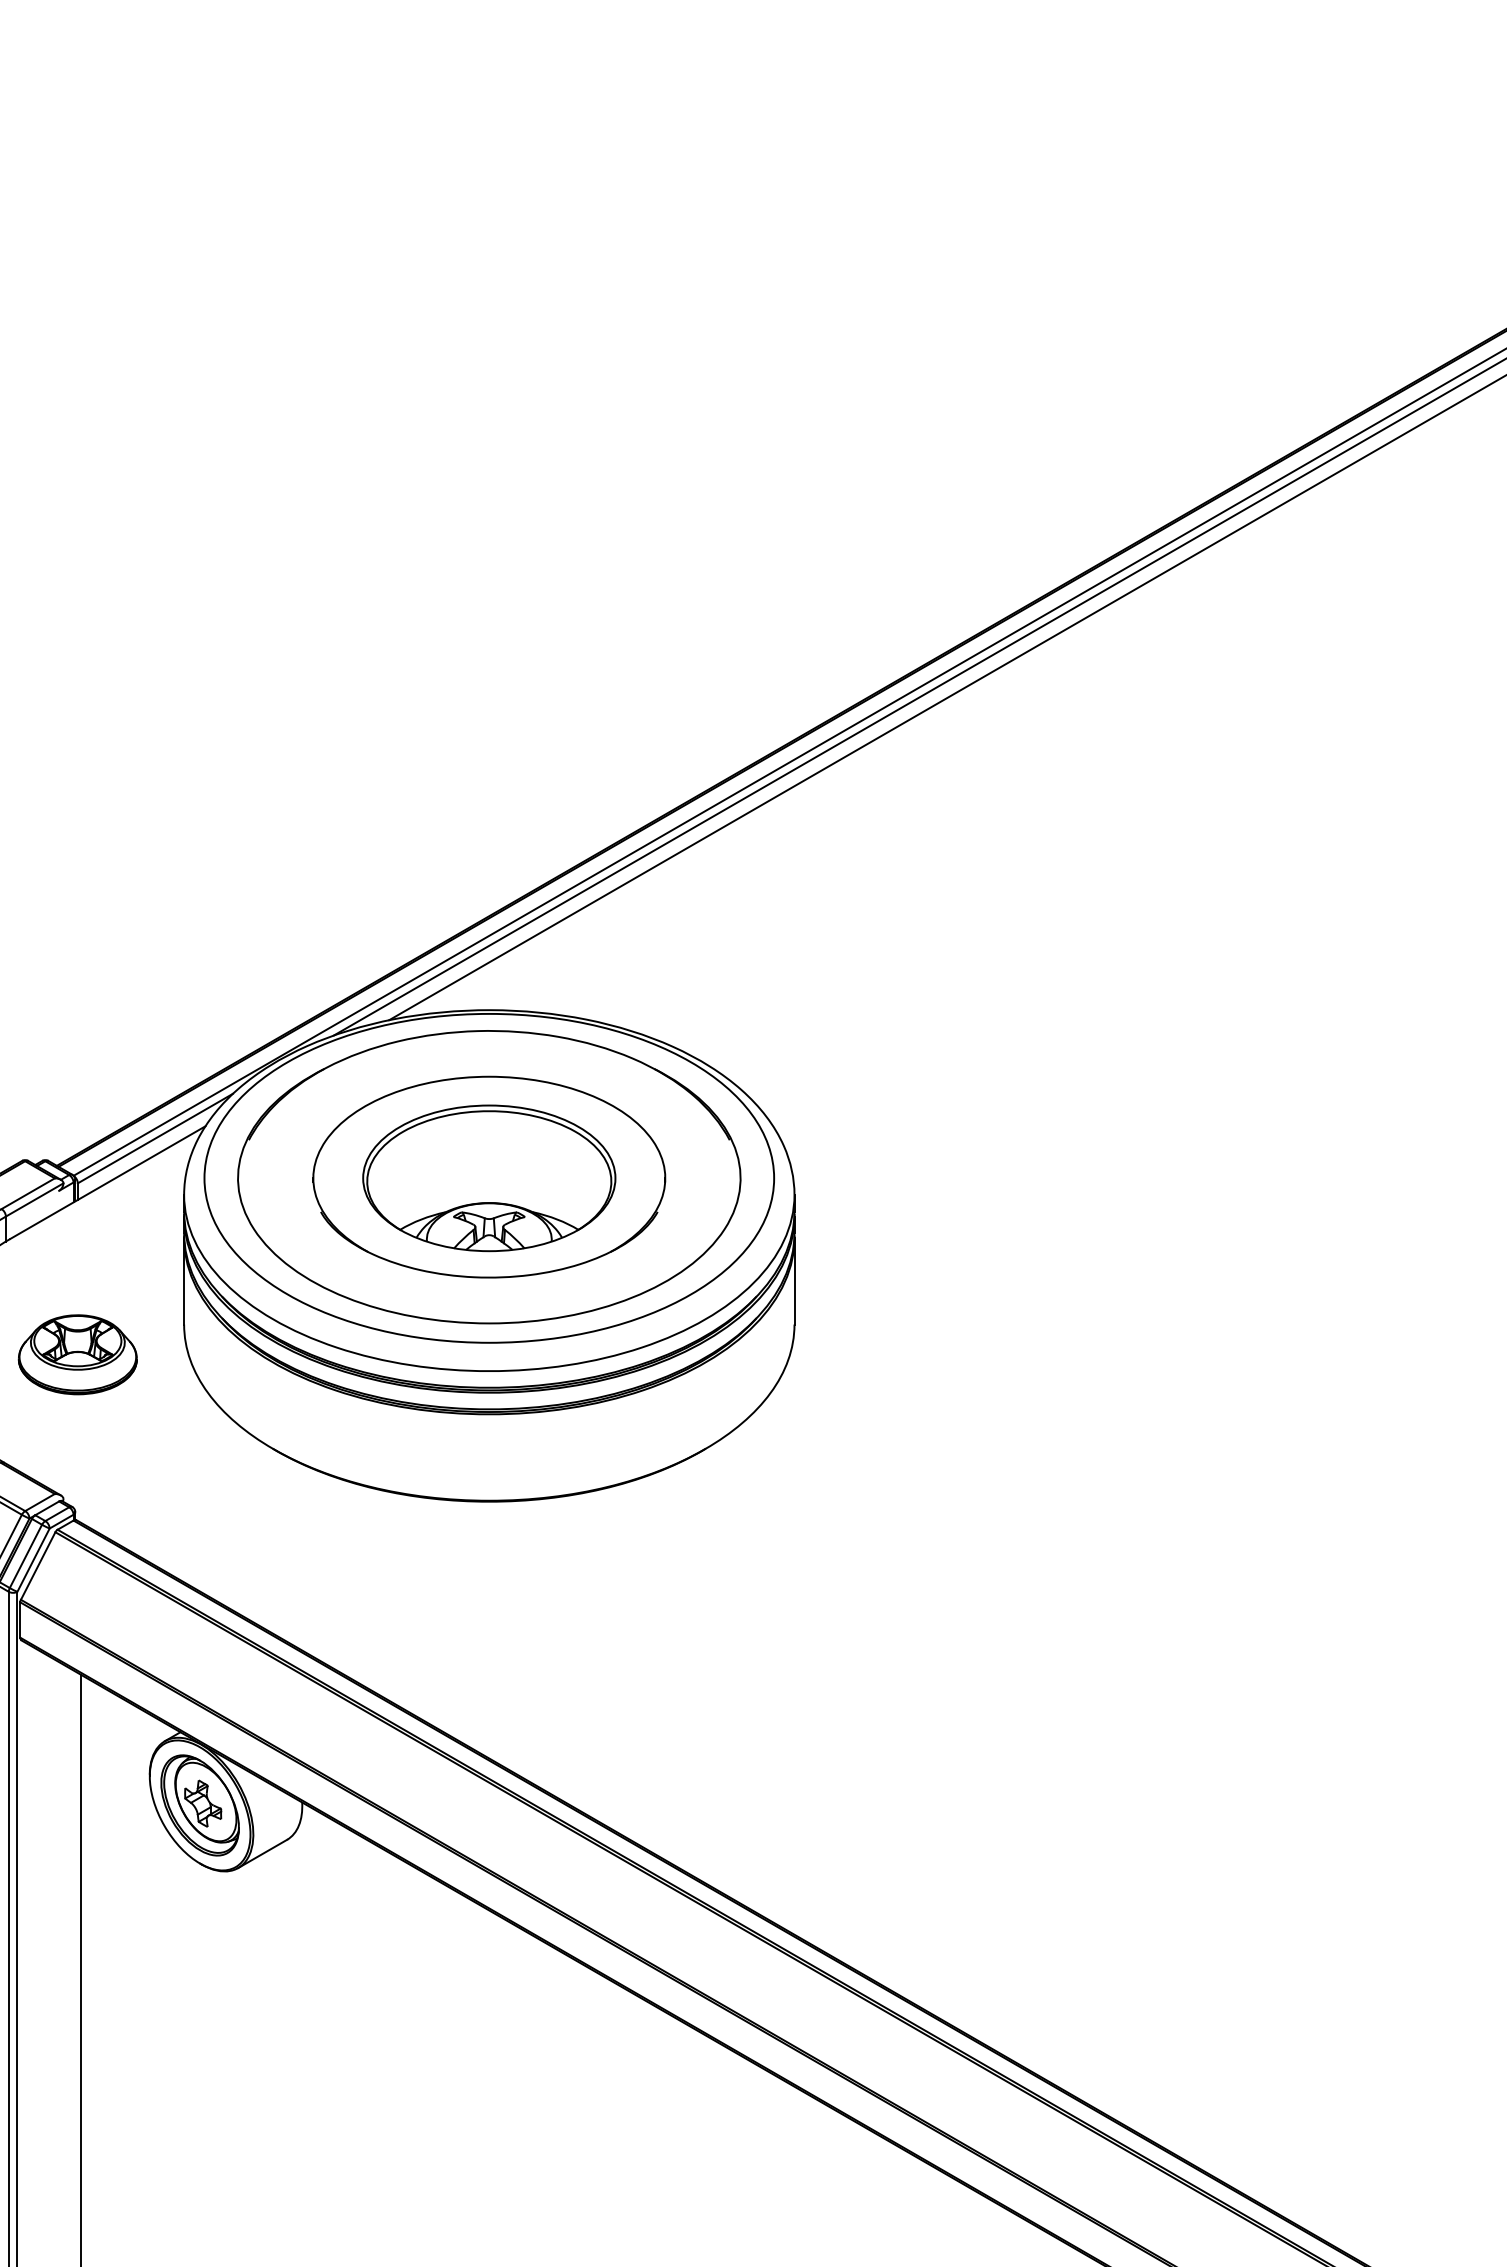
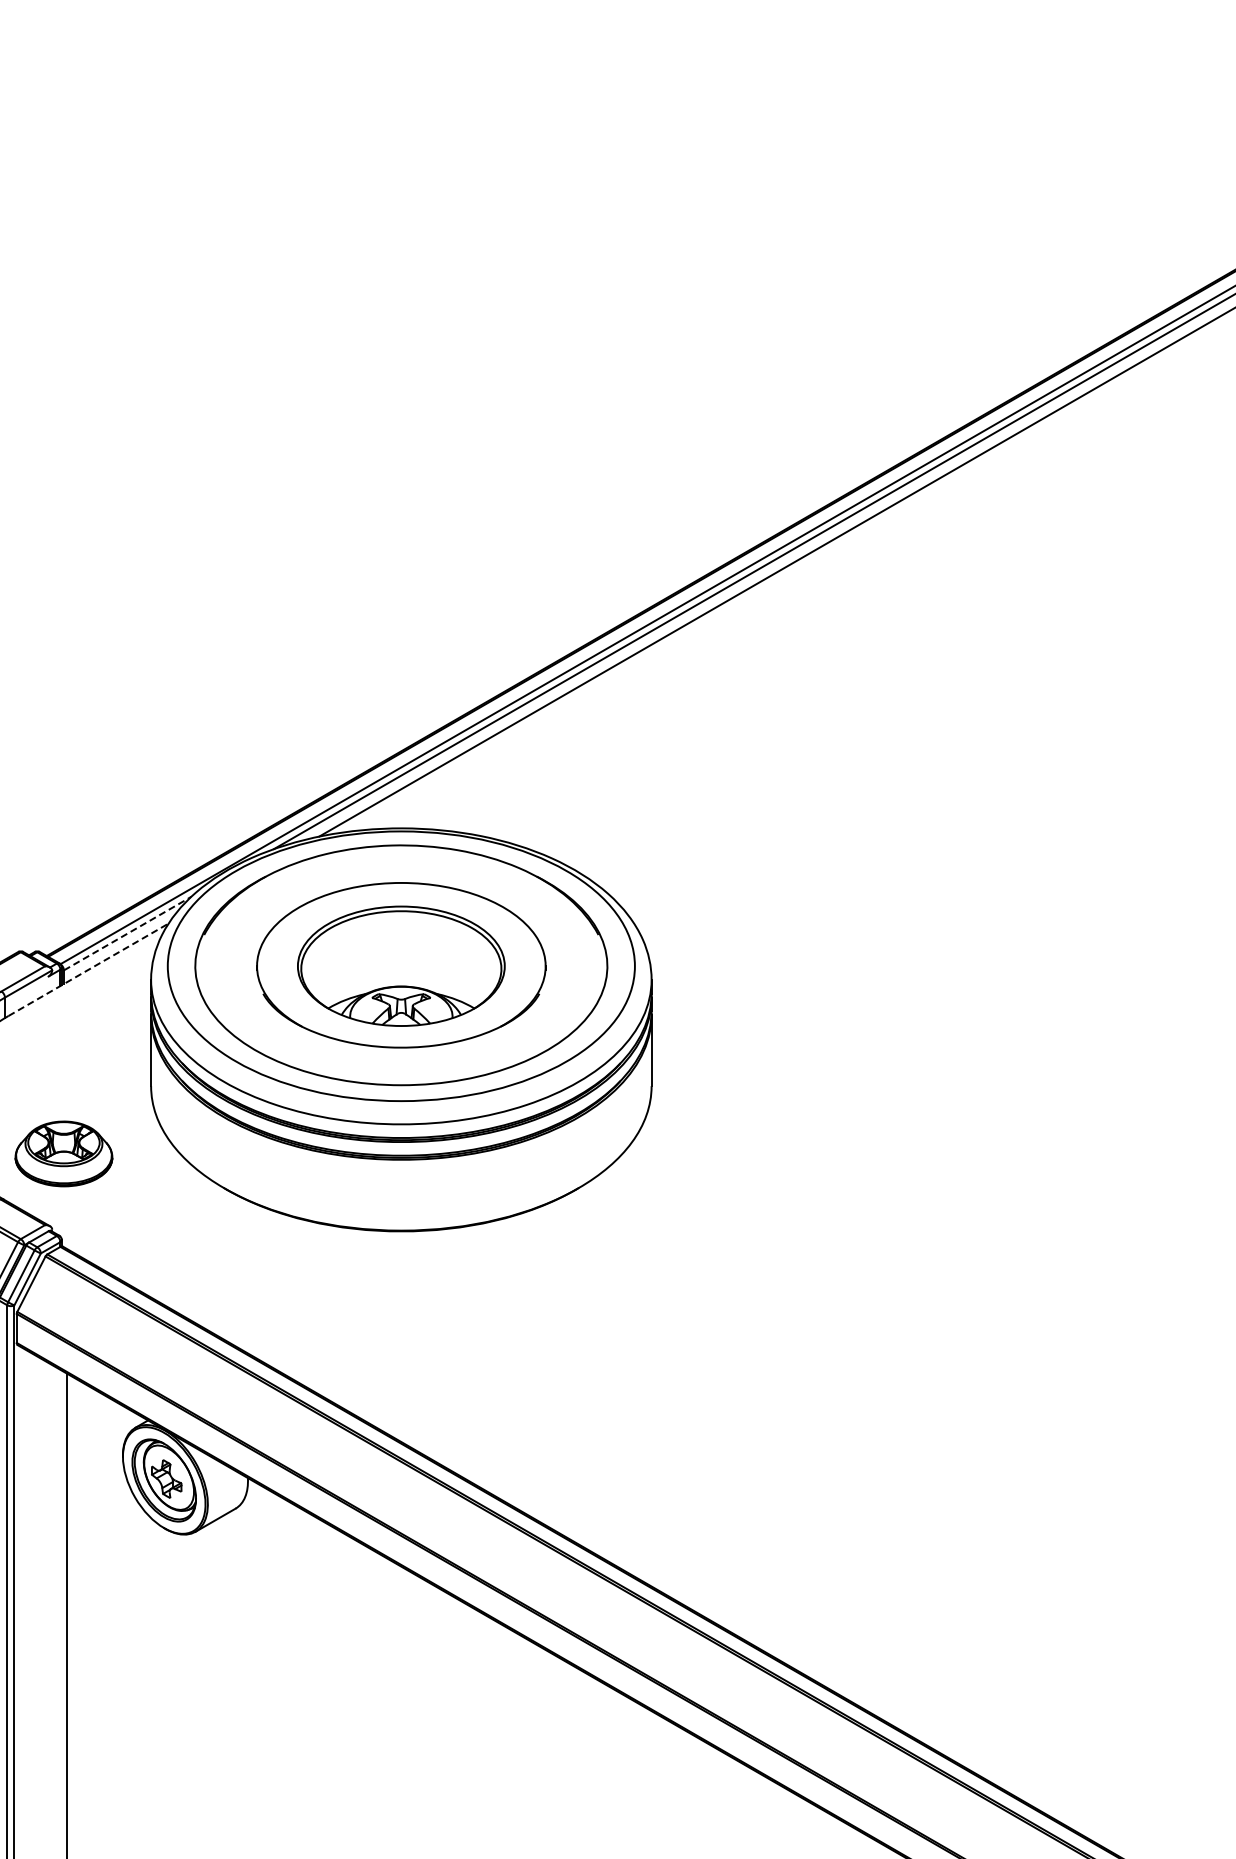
line: (156, 1138) -> (128, 933), solid -> dashed
line: (108, 1182) -> (89, 969), solid -> dashed
part: (77, 1354) -> (63, 1153), moved

